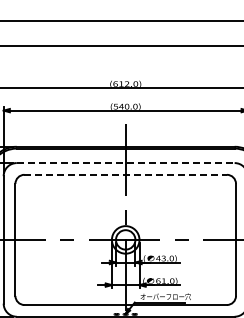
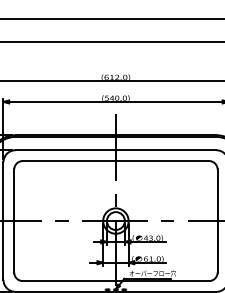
line: (125, 163) -> (115, 150), dashed -> solid
line: (126, 174) -> (116, 160), dashed -> solid

